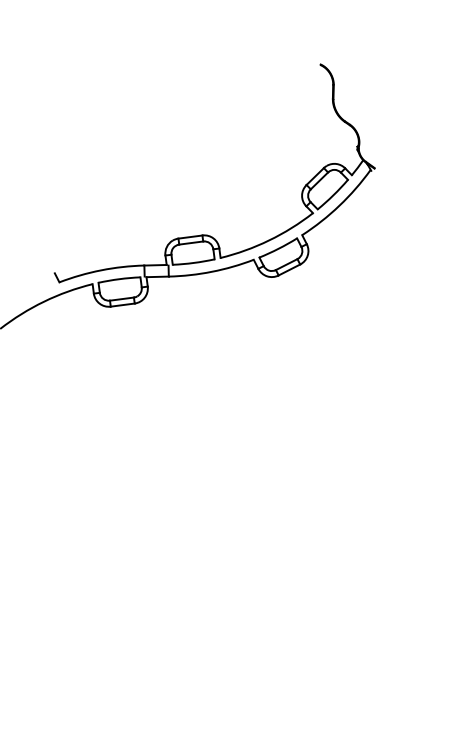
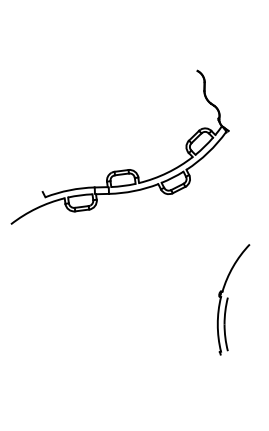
part: (383, 458) -> (233, 299), added

